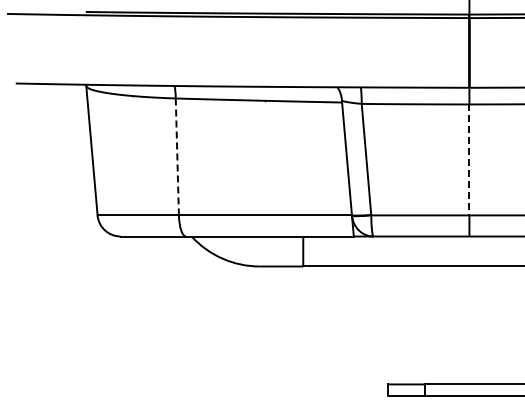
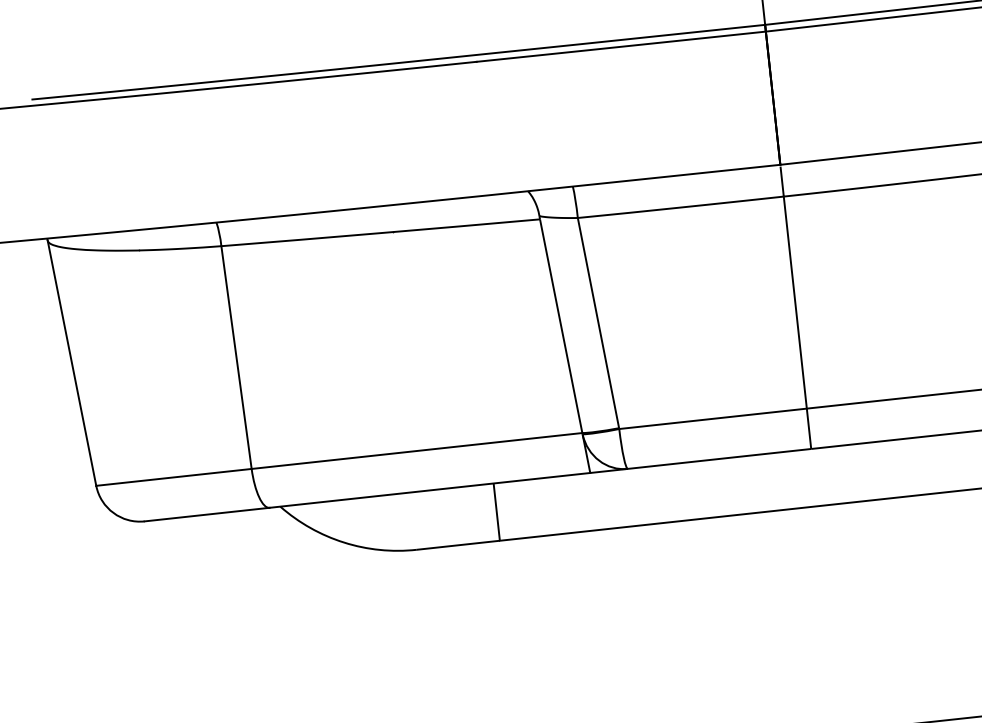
line: (177, 157) -> (236, 358), dashed -> solid
line: (469, 160) -> (795, 303), dashed -> solid

